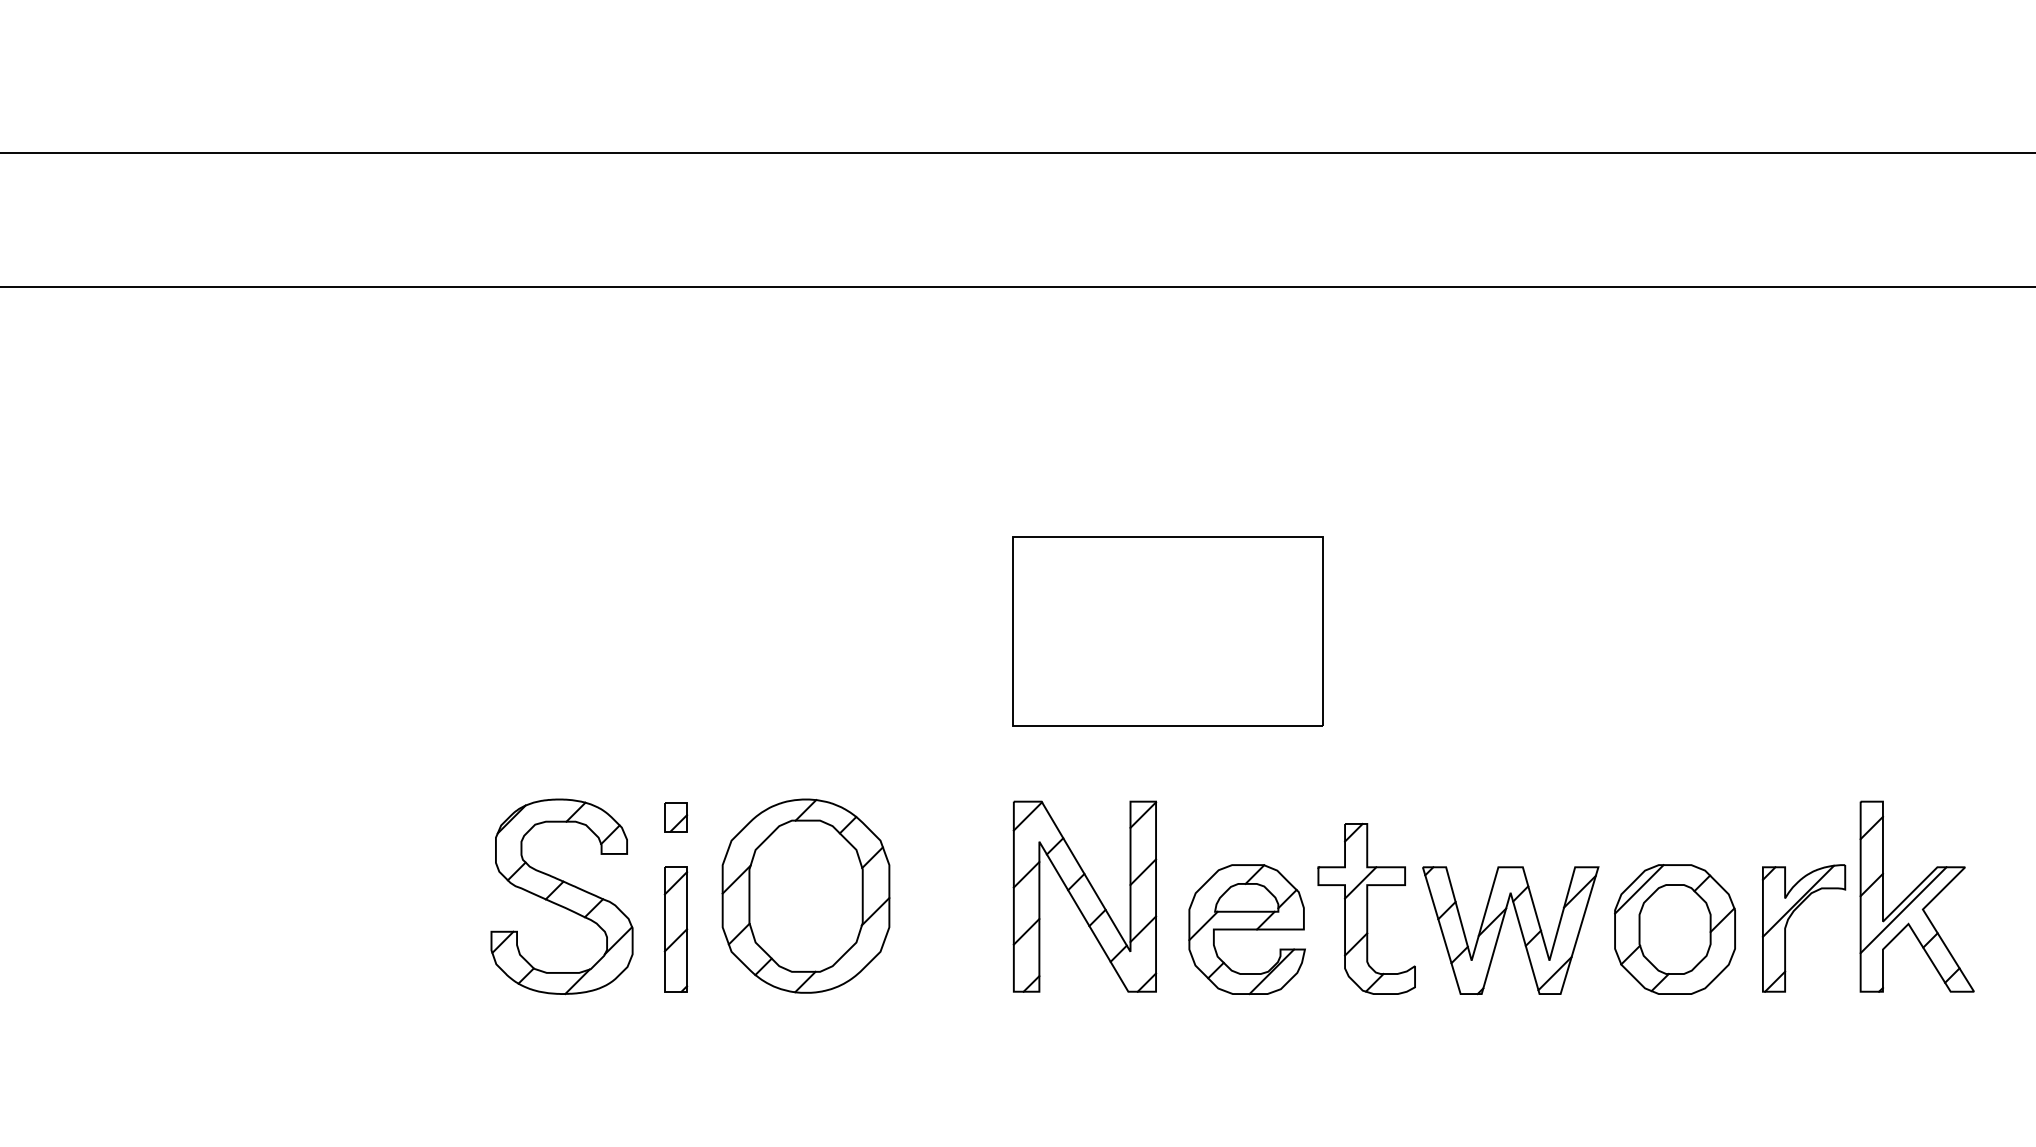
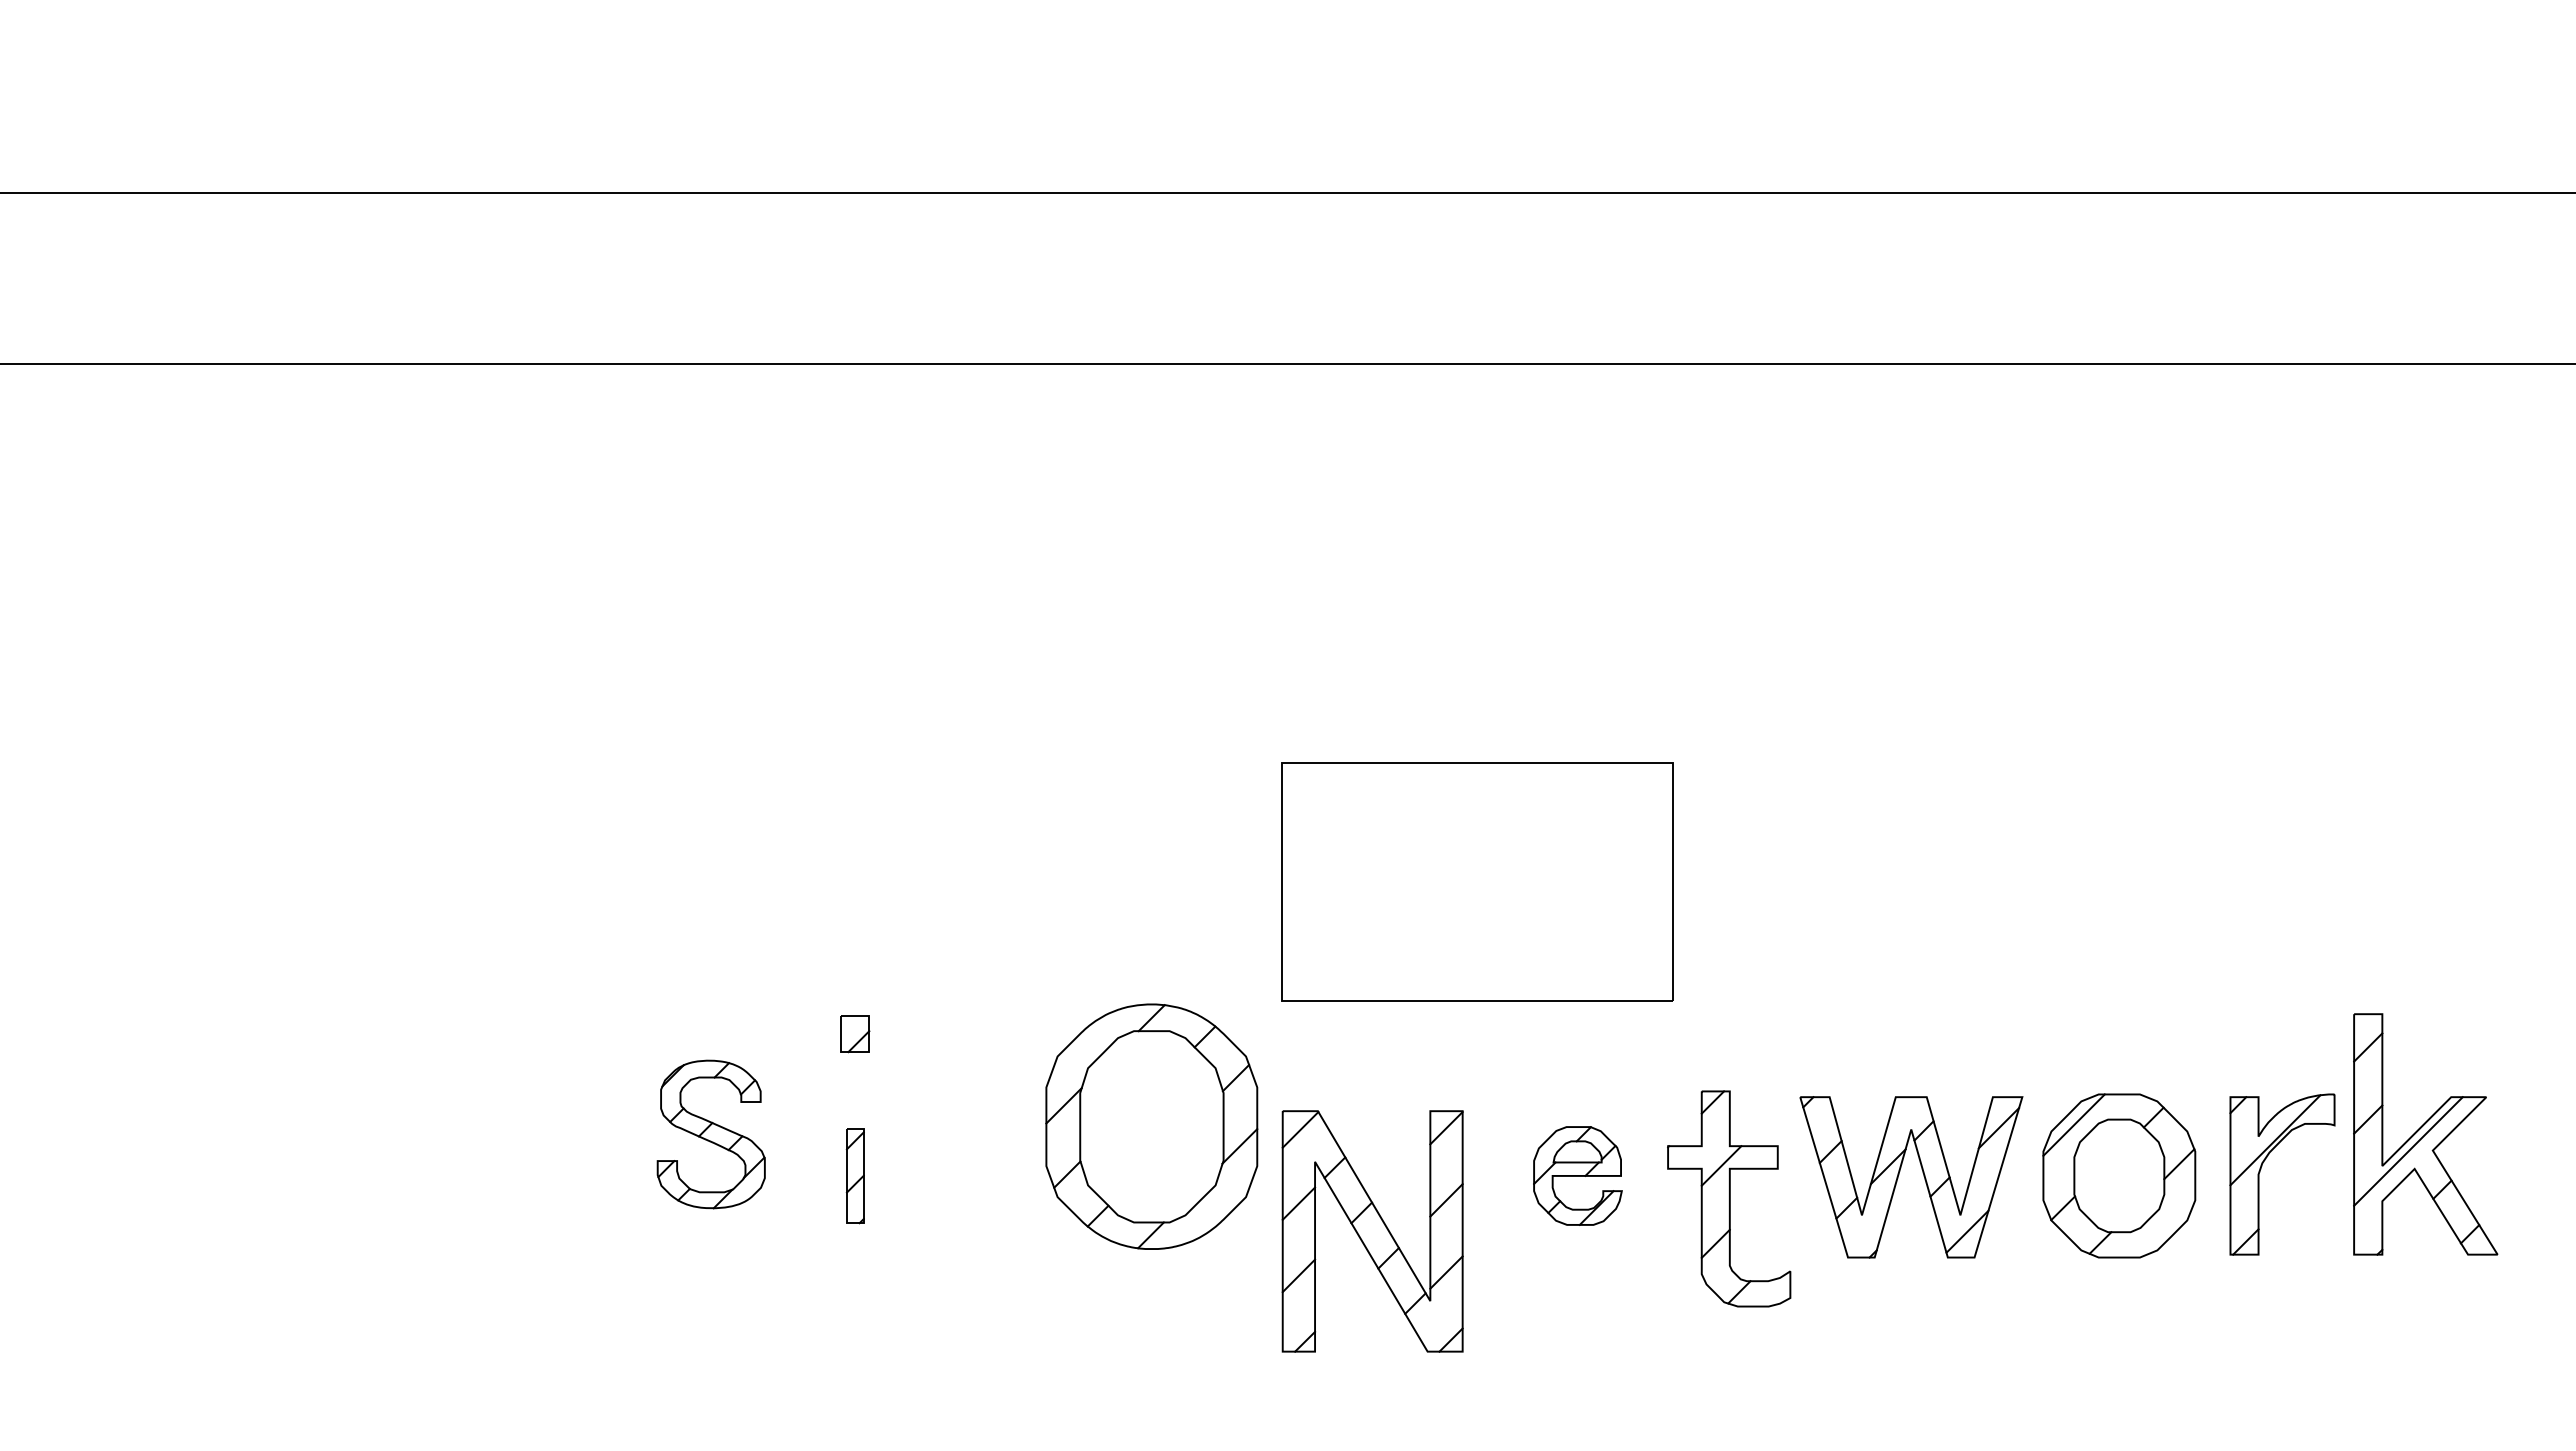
part: (1167, 631) -> (1477, 881), moved
part: (805, 895) -> (1151, 1126), moved
part: (562, 896) -> (711, 1134), size x0.6
part: (1084, 896) -> (1372, 1231), moved
part: (1366, 908) -> (1729, 1198), moved
part: (676, 929) -> (855, 1175), size x0.6
part: (1246, 929) -> (1577, 1175), size x0.6

